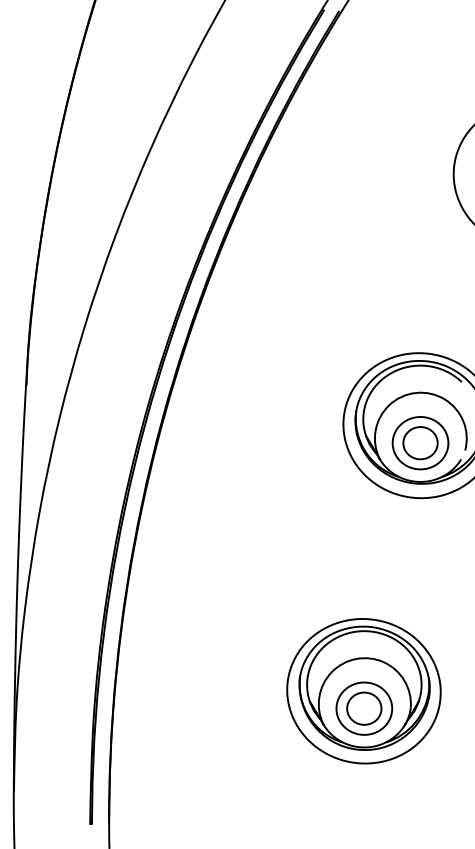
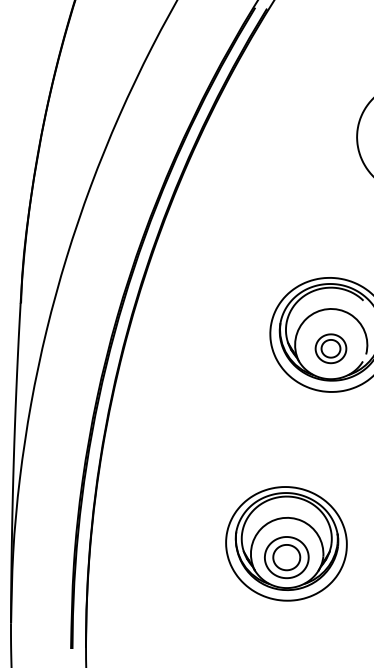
part: (419, 442) -> (330, 348), size x0.7

